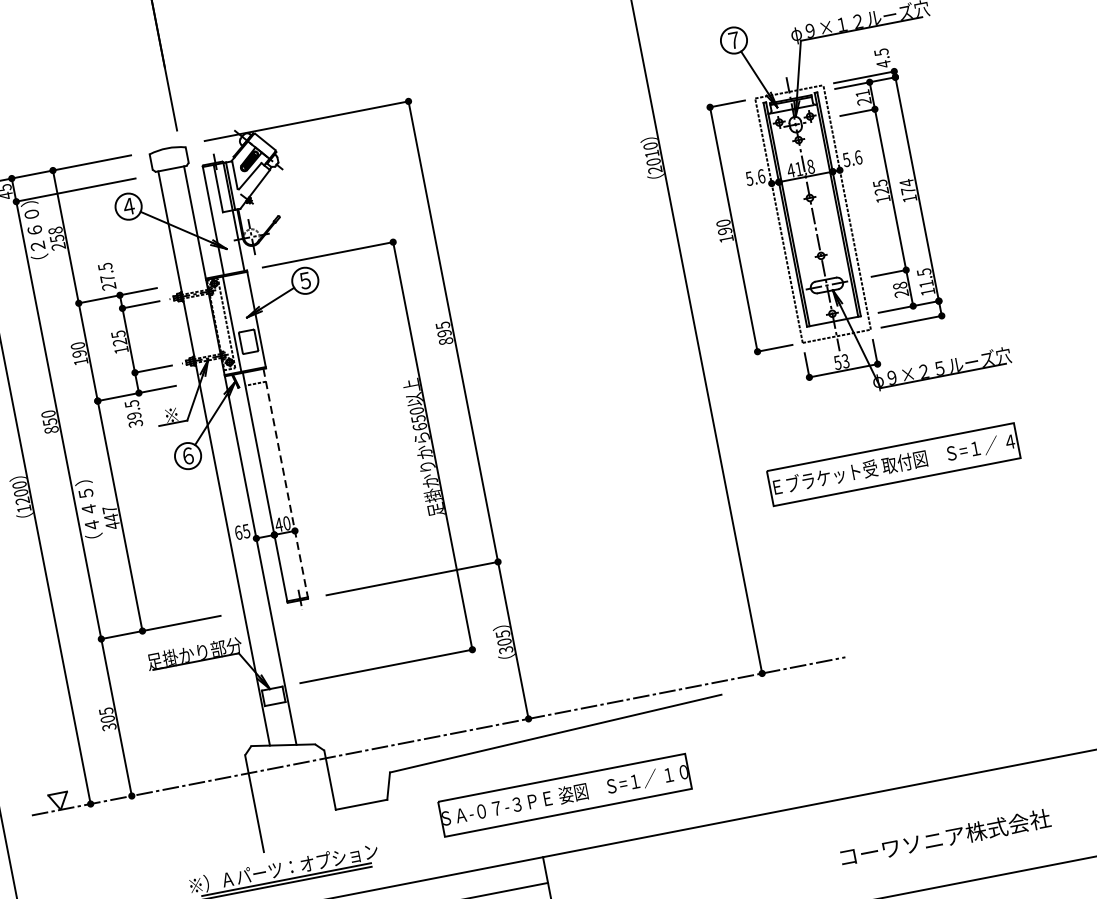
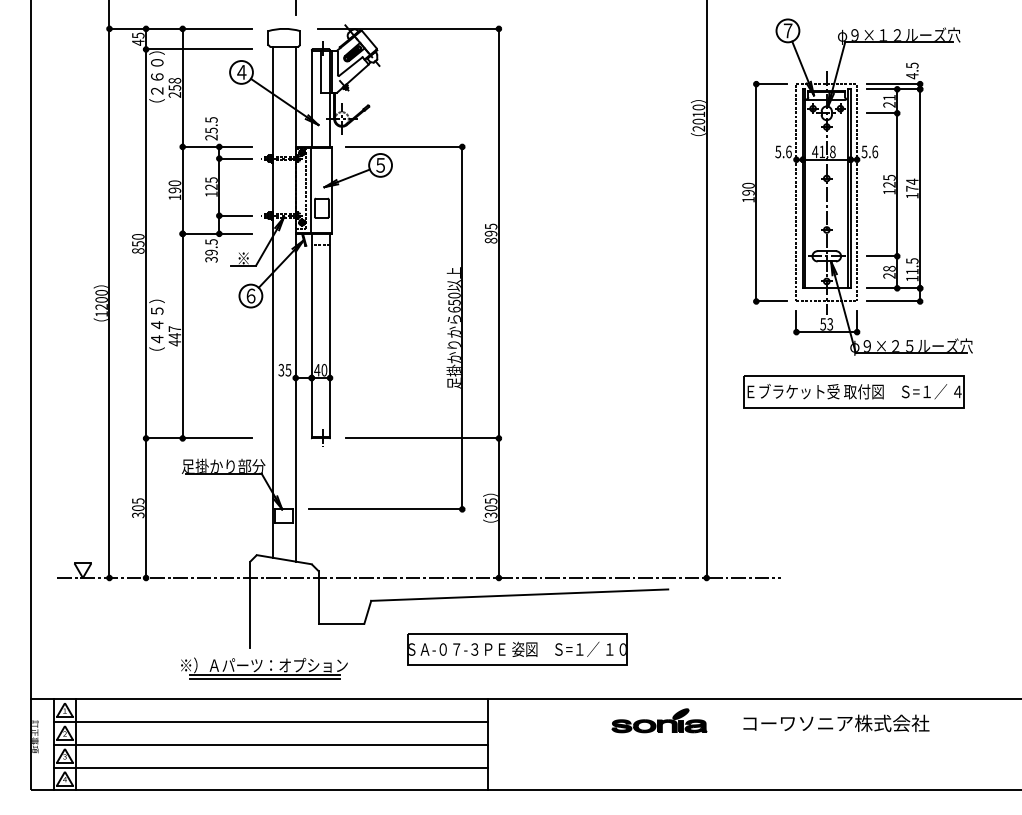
text: (107, 278) -> (211, 130), 27.5 -> 25.5
part: (892, 464) -> (853, 391), moved
line: (286, 483) -> (330, 335), dashed -> solid
text: (238, 533) -> (281, 370), 65 -> 35
text: (945, 836) -> (836, 722), moved
part: (740, 844) -> (659, 720), added

